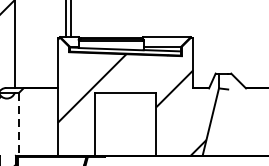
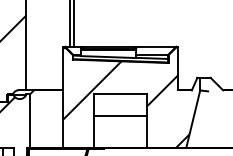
line: (125, 119) -> (120, 116), added
line: (19, 124) -> (30, 121), dashed -> solid

